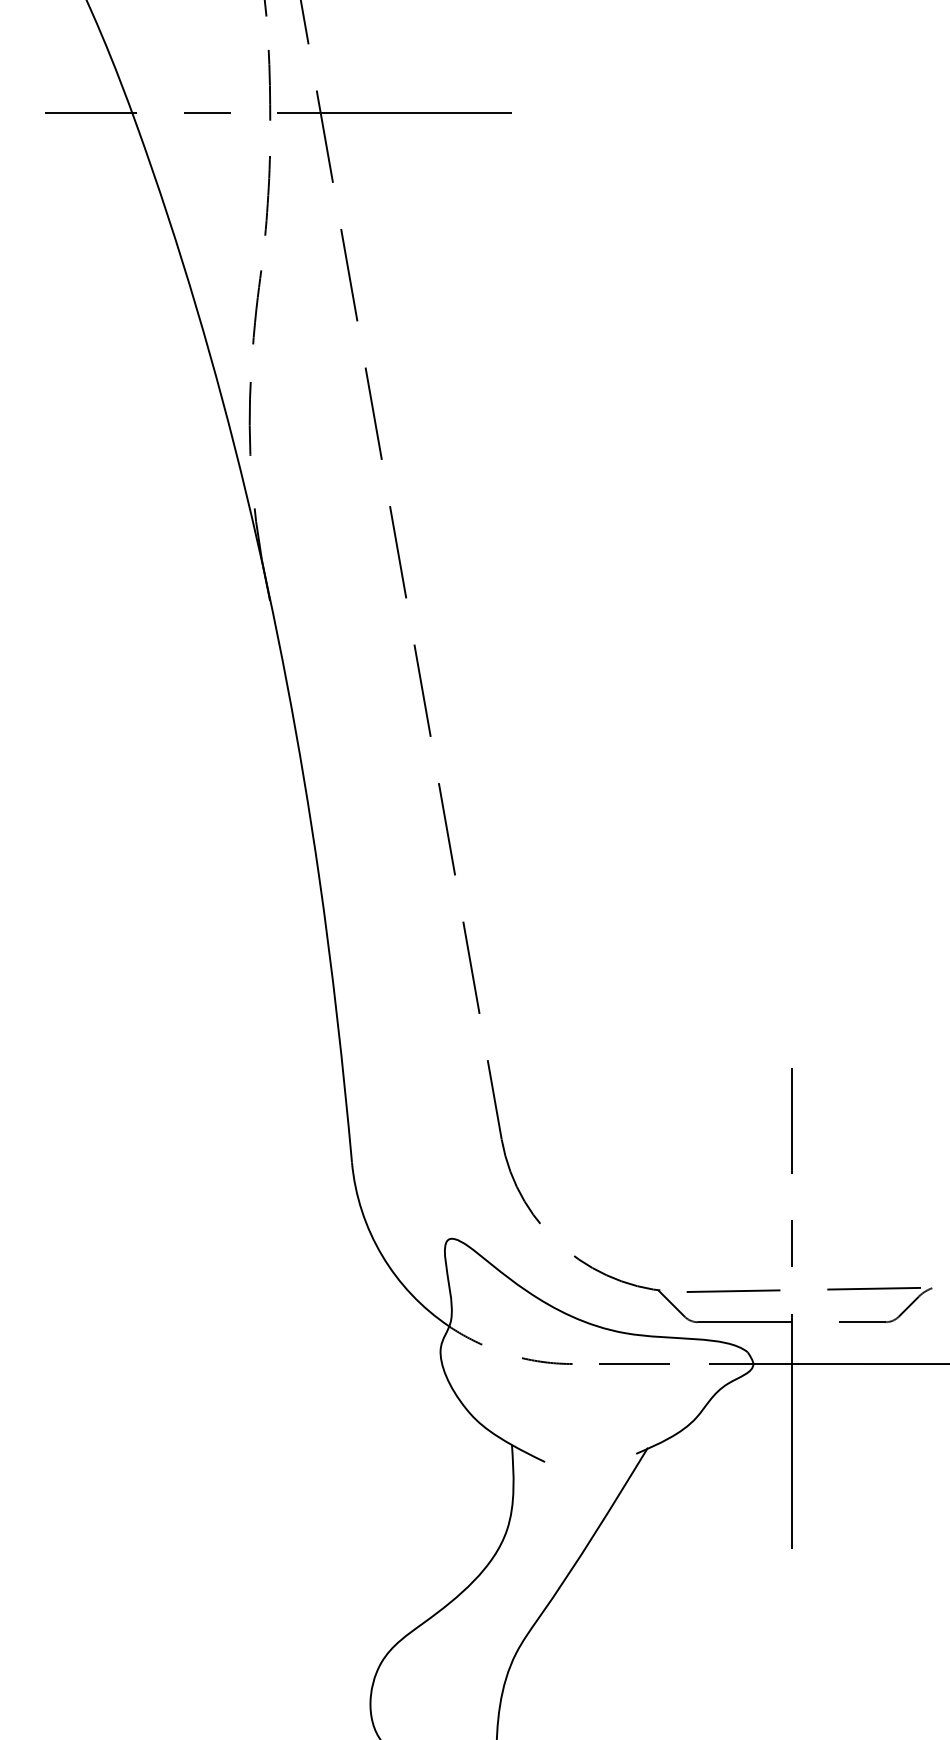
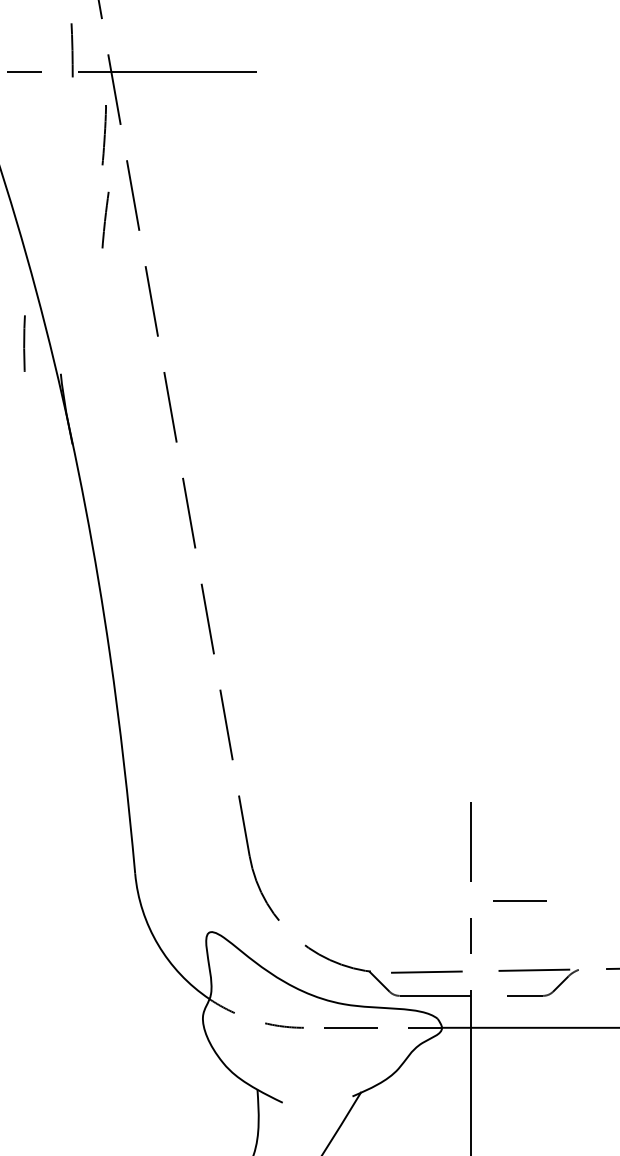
line: (267, 195) -> (104, 134), moved
line: (257, 307) -> (105, 220), moved
line: (249, 418) -> (23, 343), moved
line: (855, 1197) -> (520, 900), added

